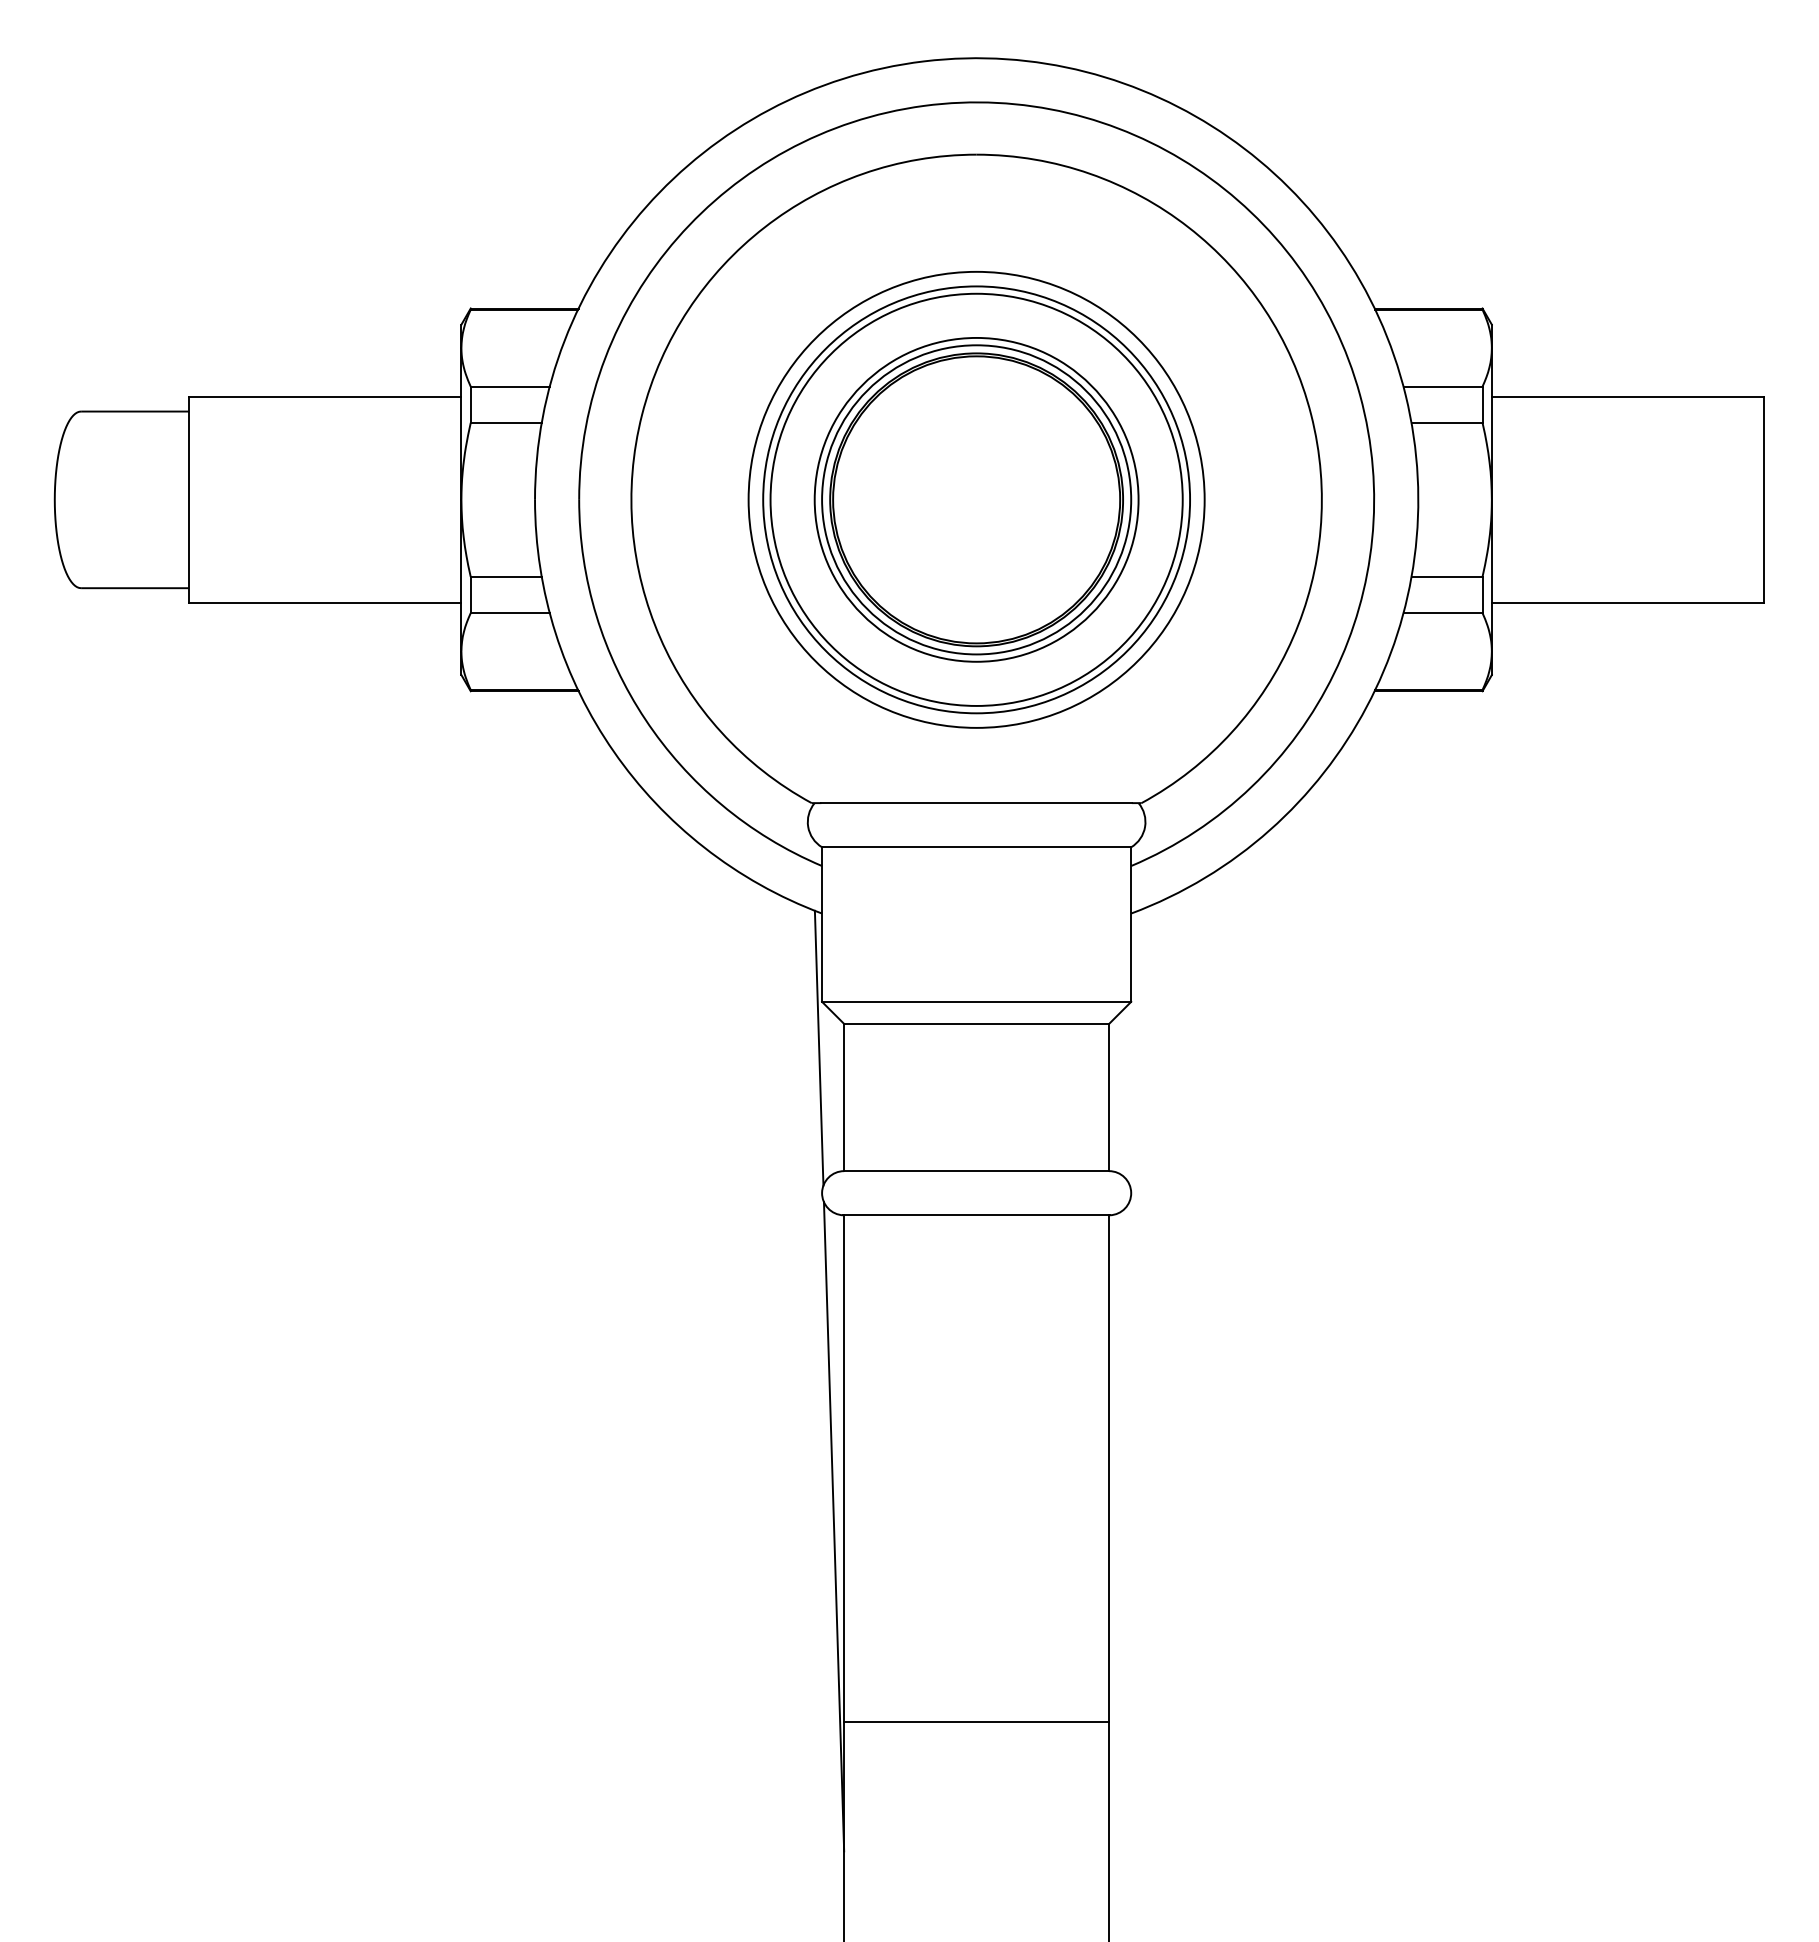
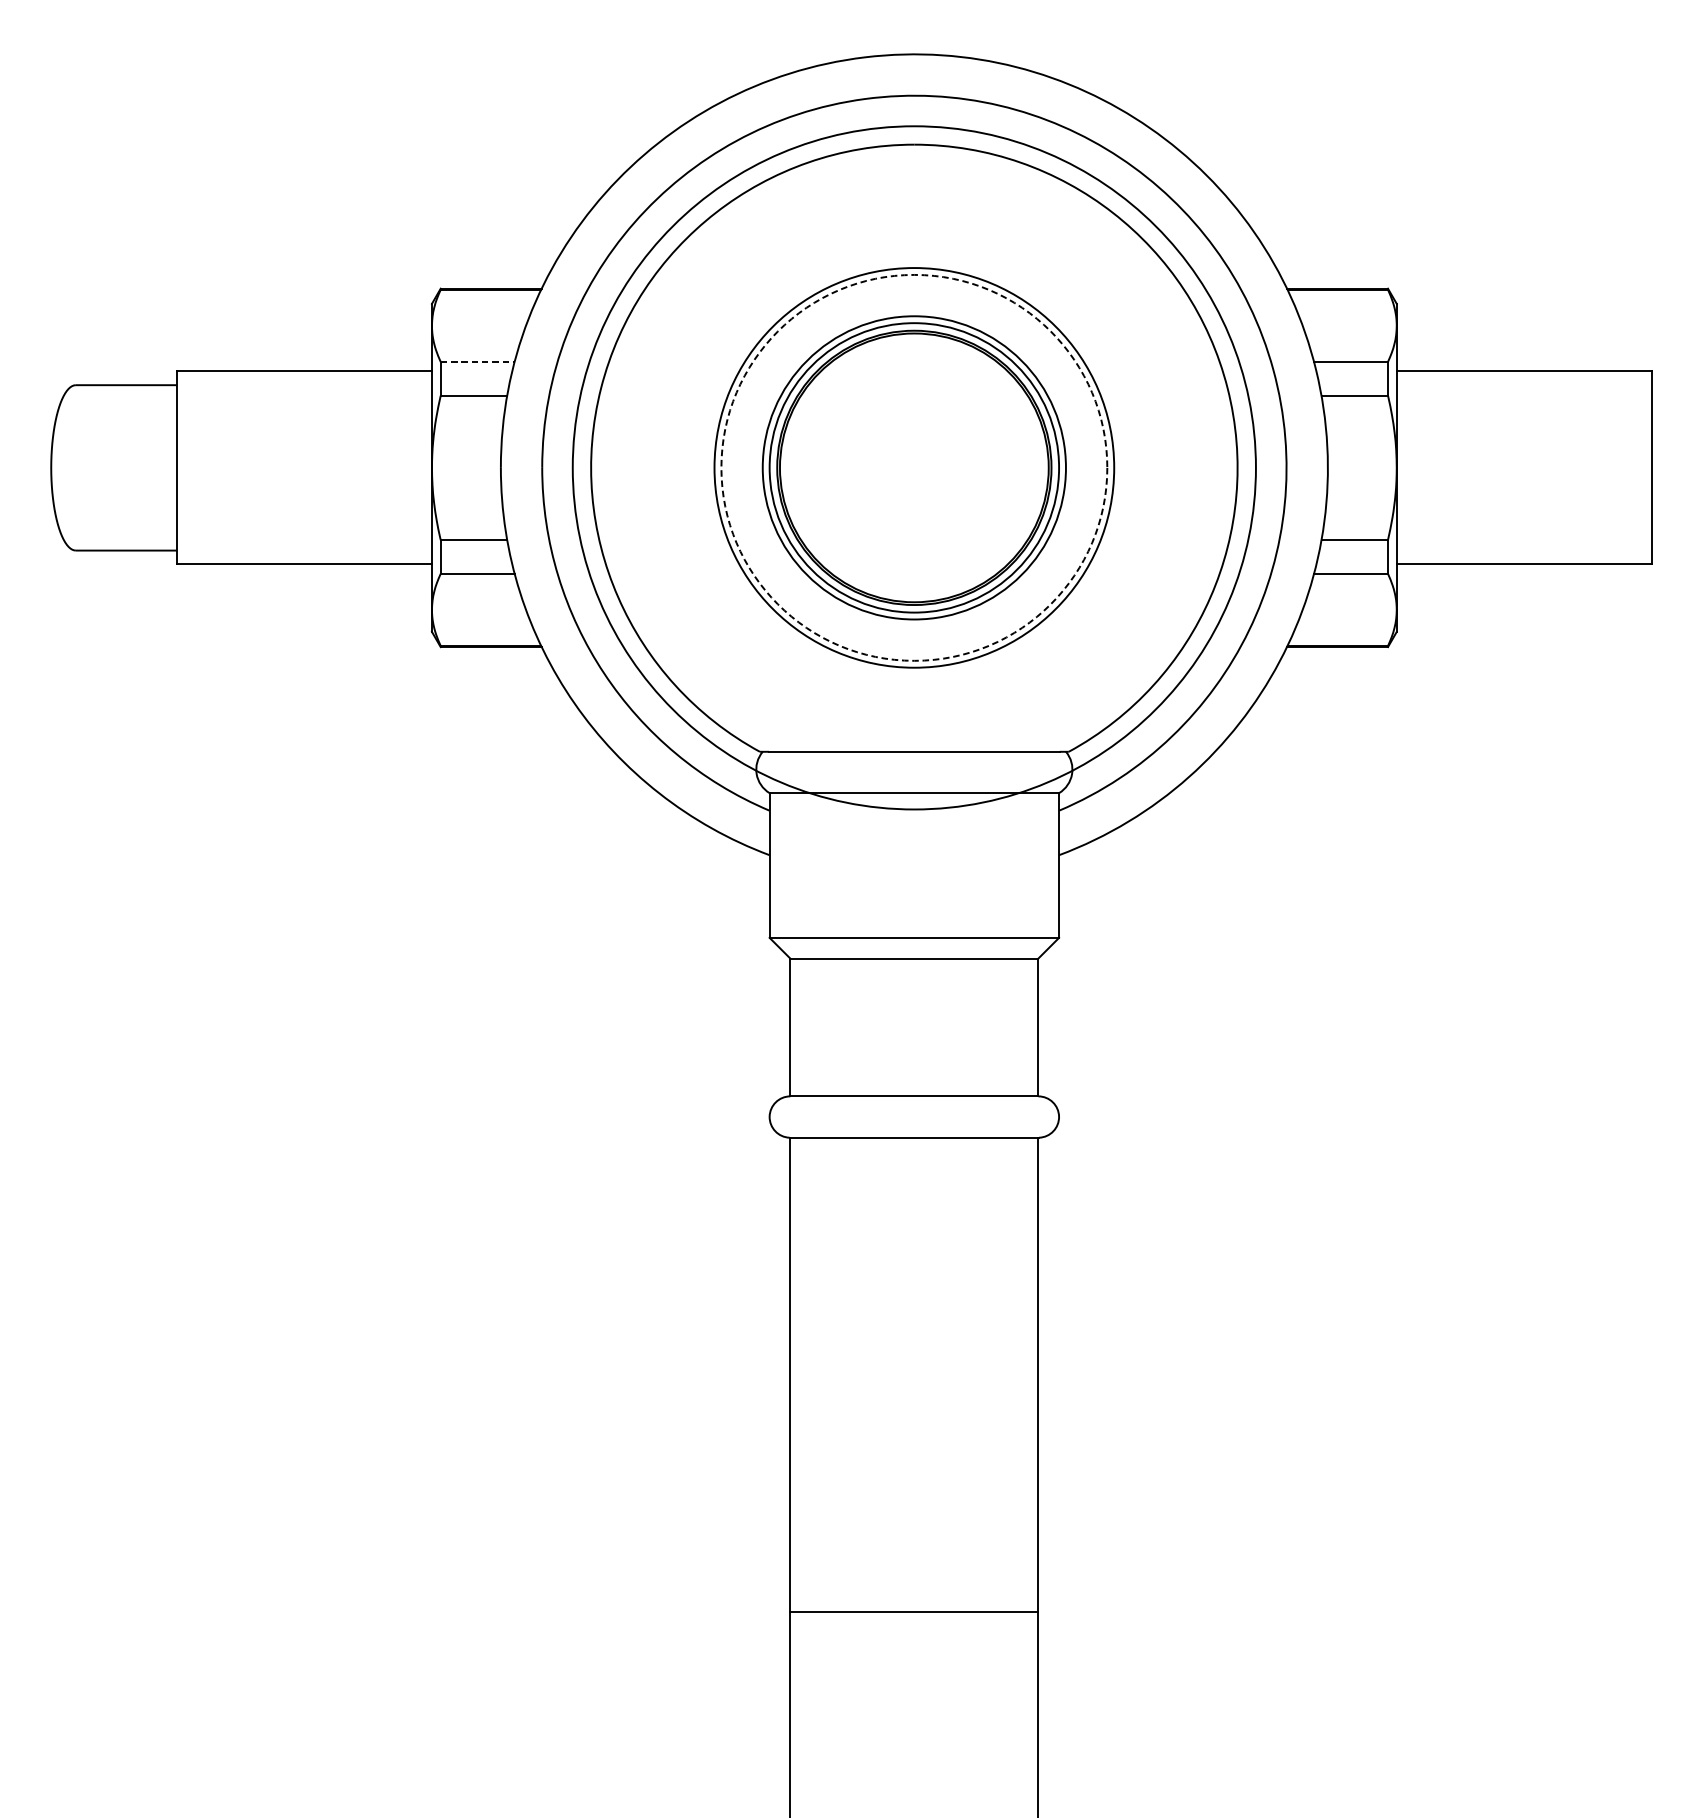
line: (510, 386) -> (477, 361), solid -> dashed
circle: (976, 499) -> (914, 467), size x1.6
circle: (976, 499) -> (914, 467), solid -> dashed
line: (818, 1047) -> (766, 980), removed
line: (833, 1526) -> (780, 1429), removed

